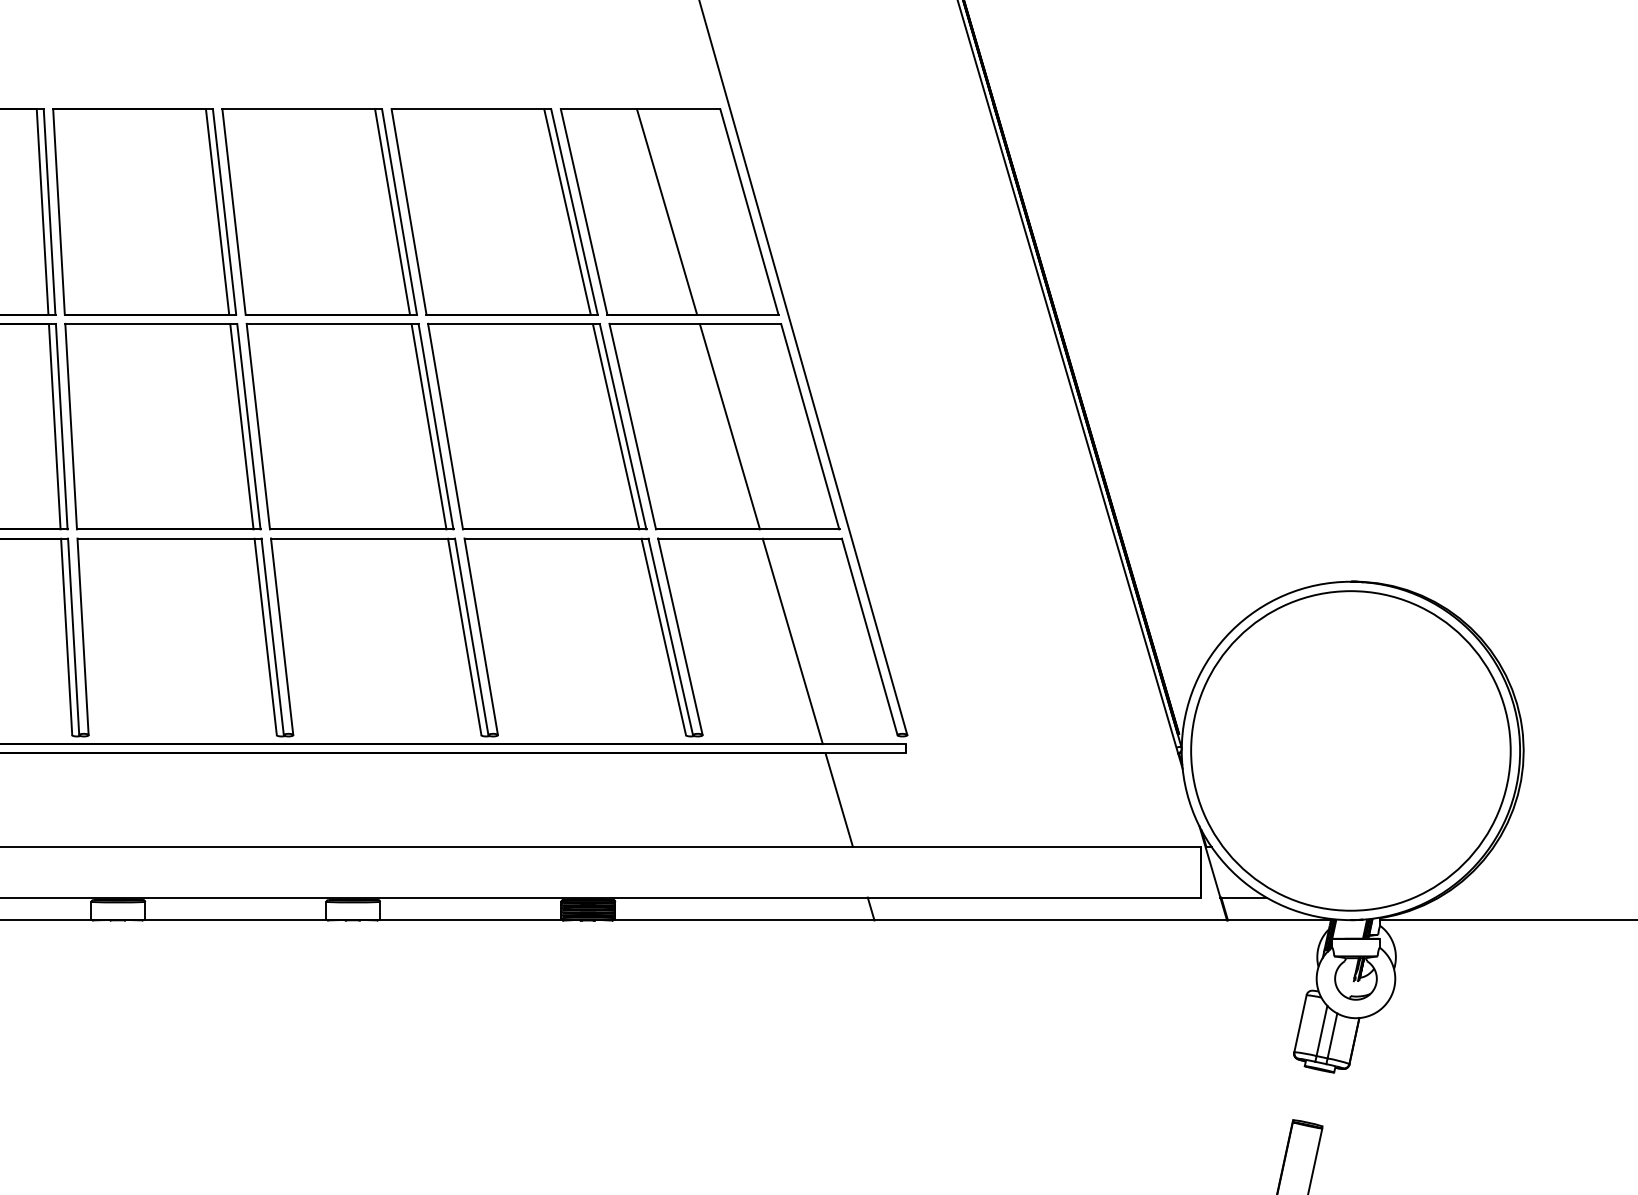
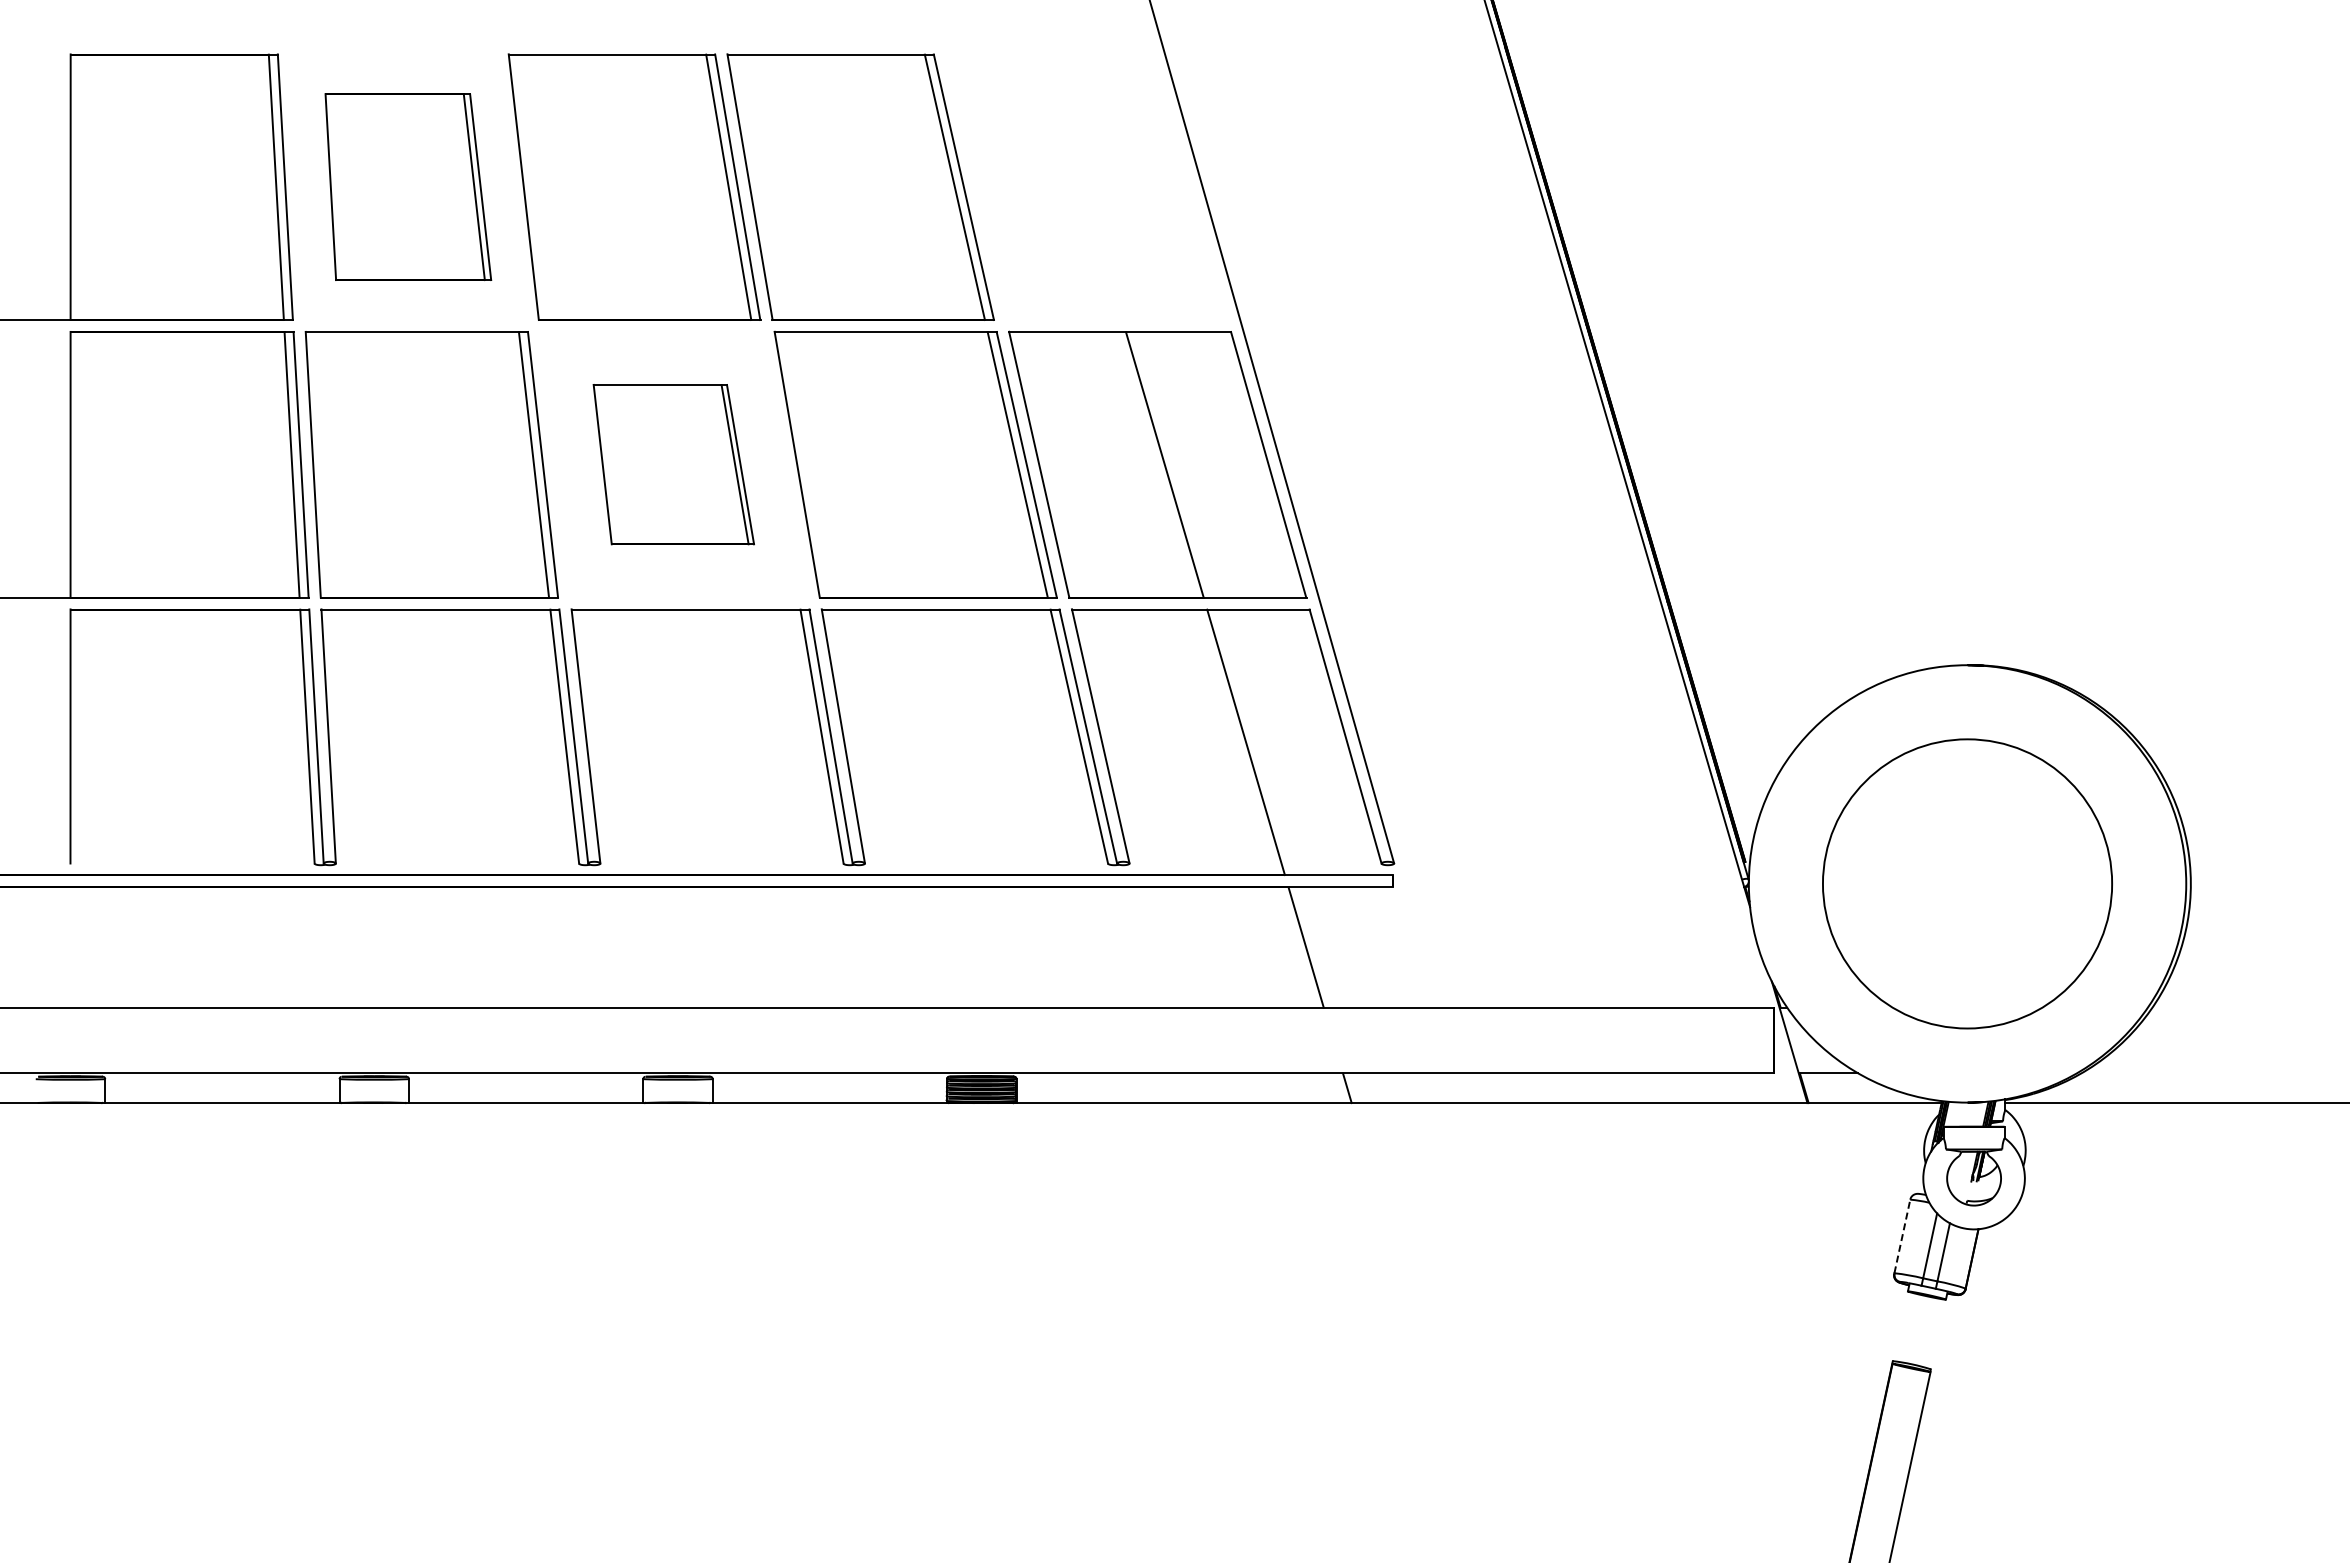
part: (144, 211) -> (408, 186), size x0.7
part: (669, 211) -> (1086, 186), removed
part: (349, 426) -> (673, 464), size x0.6
circle: (1350, 750) -> (1967, 883), size x0.7
line: (1300, 1023) -> (1902, 1236), solid -> dashed

